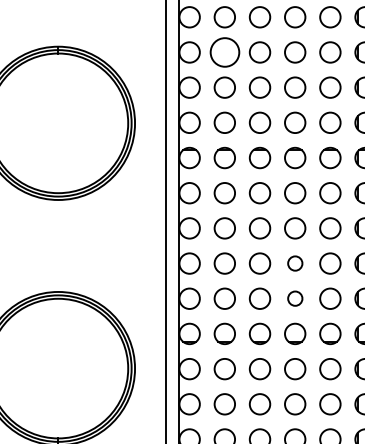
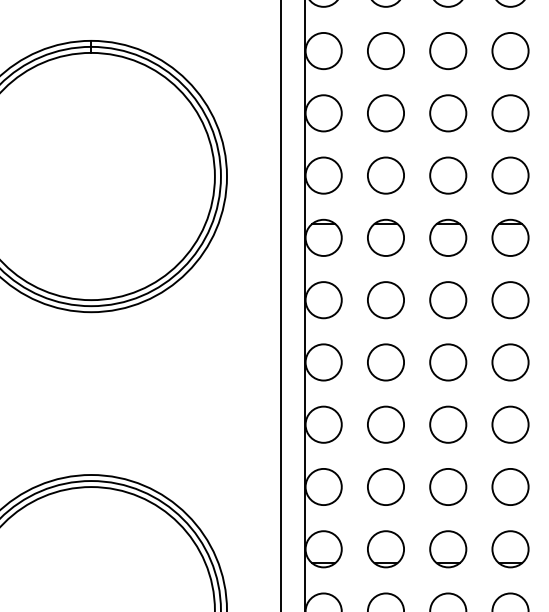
circle: (224, 52) -> (385, 51), size x0.71
circle: (295, 263) -> (511, 424), size x1.43
circle: (295, 298) -> (511, 486), size x1.43

